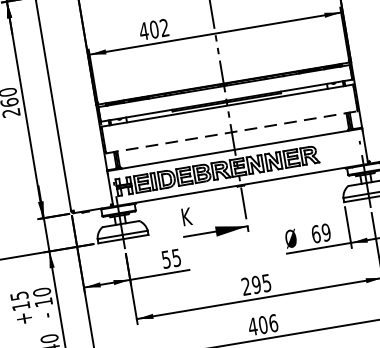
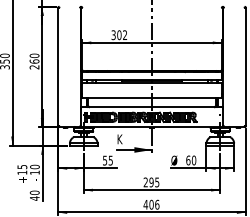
text: (143, 31) -> (113, 35), 402 -> 302
line: (232, 131) -> (152, 97), dashed -> solid
text: (325, 232) -> (193, 160), 69 -> 60

